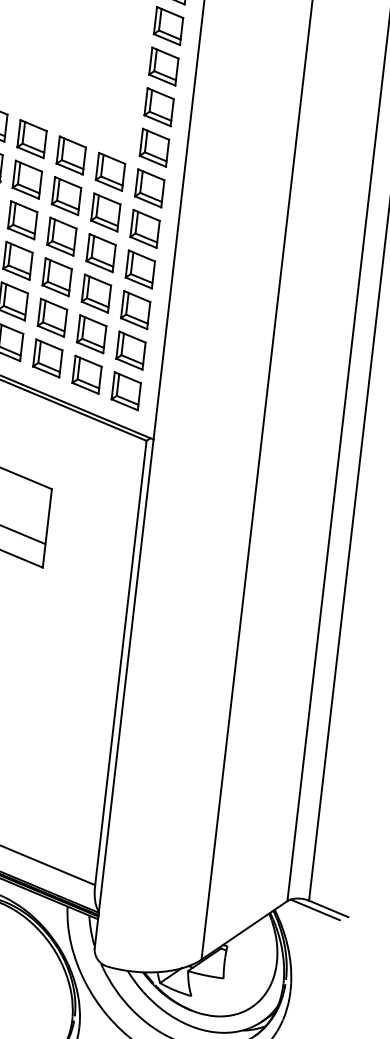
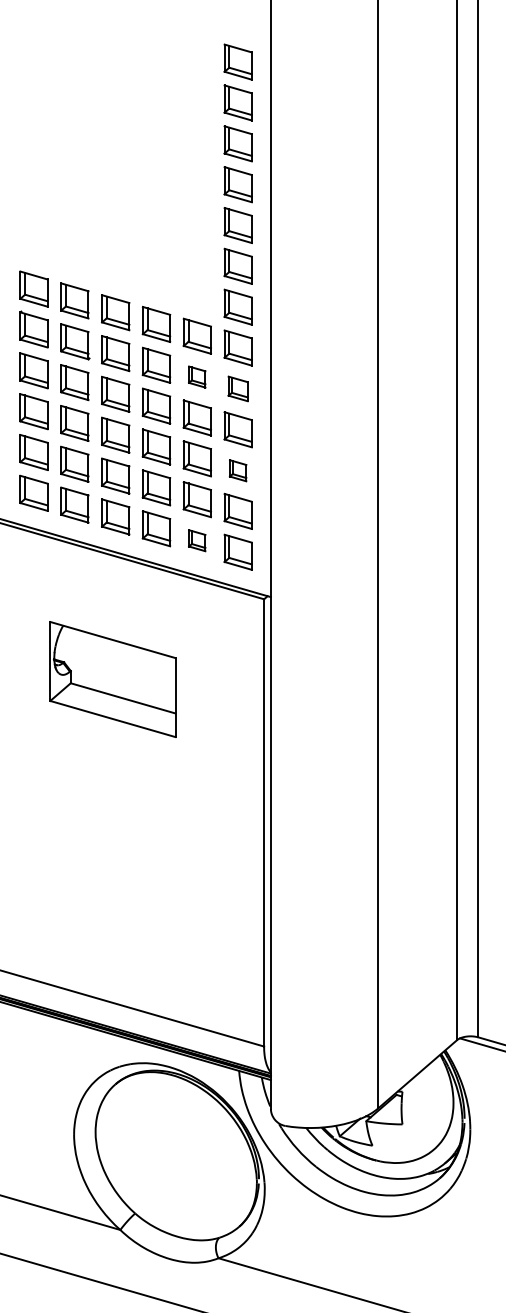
part: (105, 211) -> (196, 376), size x0.6
part: (144, 228) -> (237, 388), size x0.7
part: (134, 309) -> (237, 470), size x0.6
part: (86, 374) -> (196, 540), size x0.6

